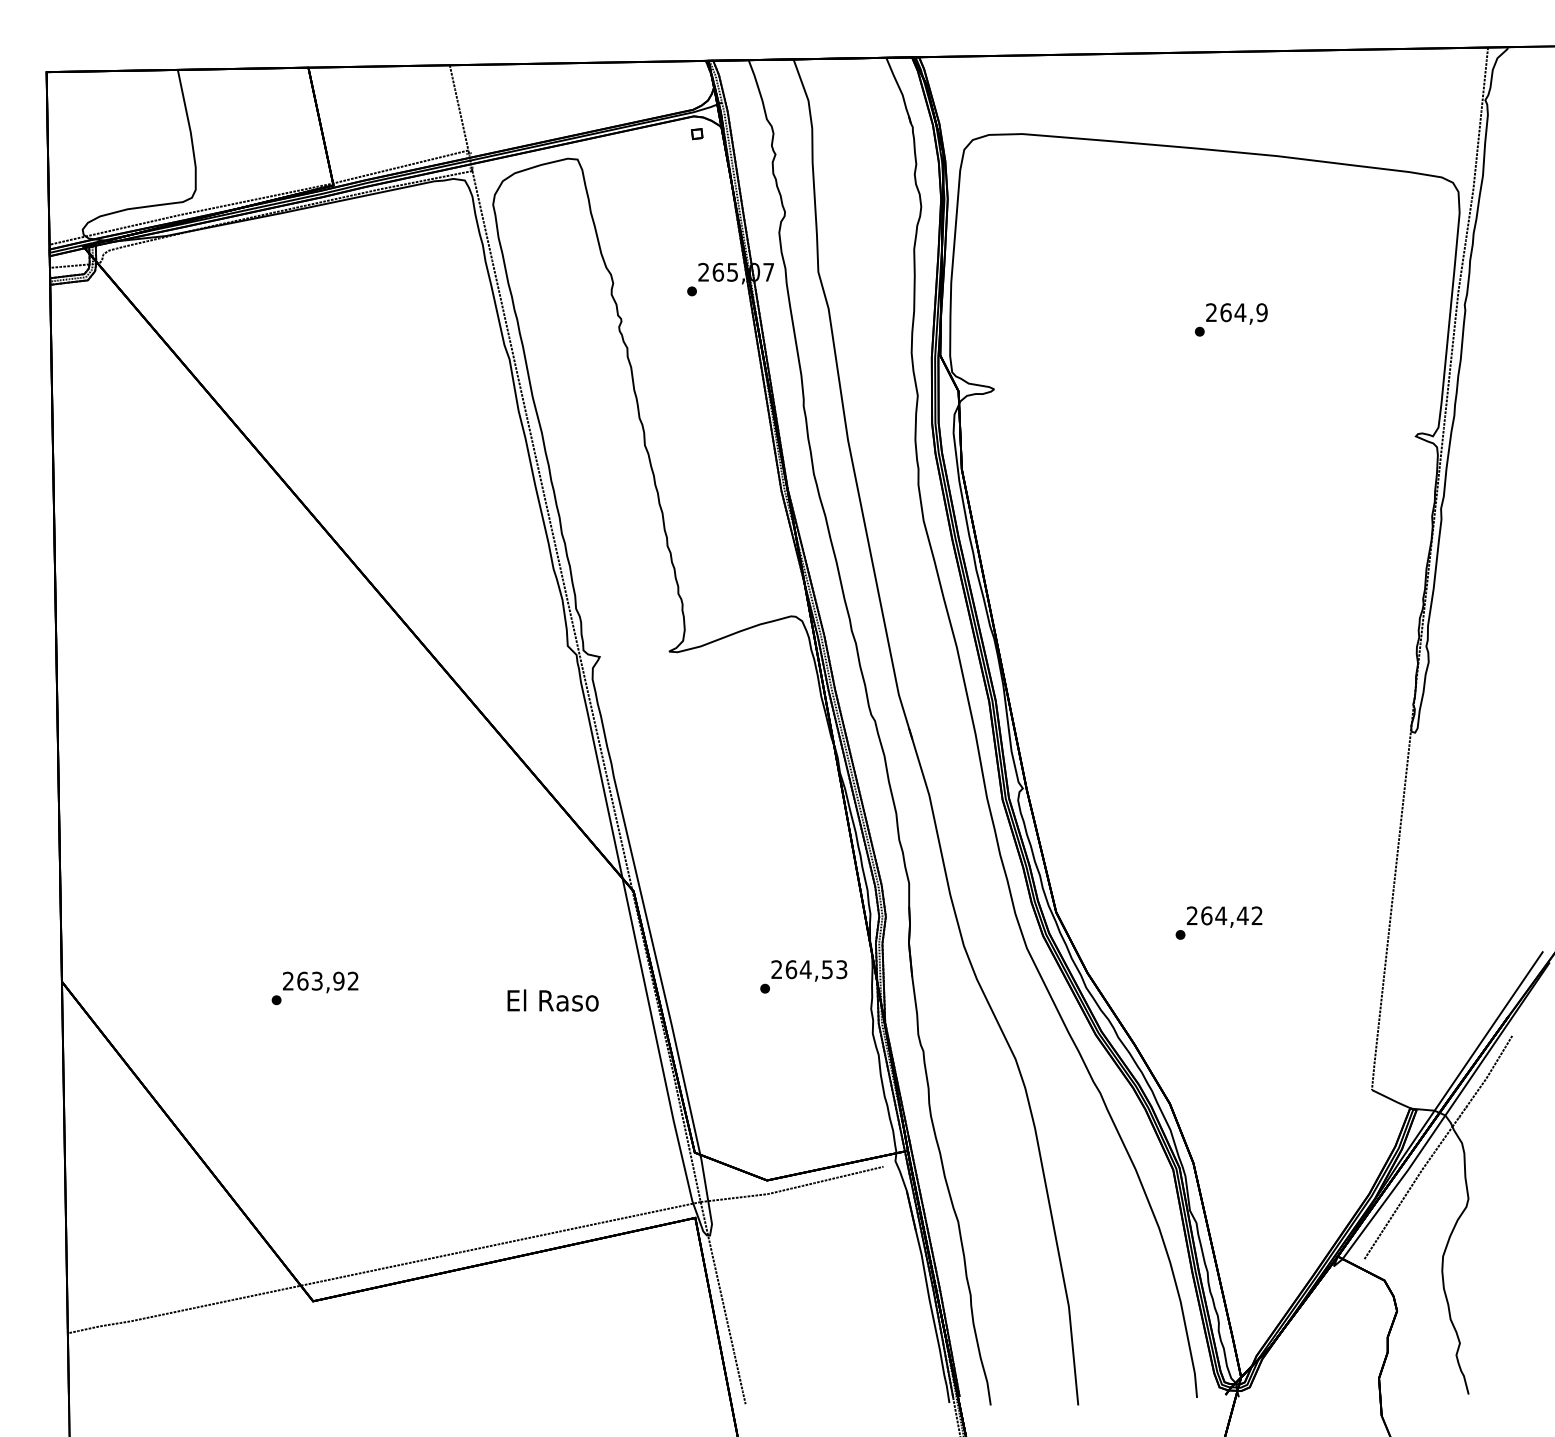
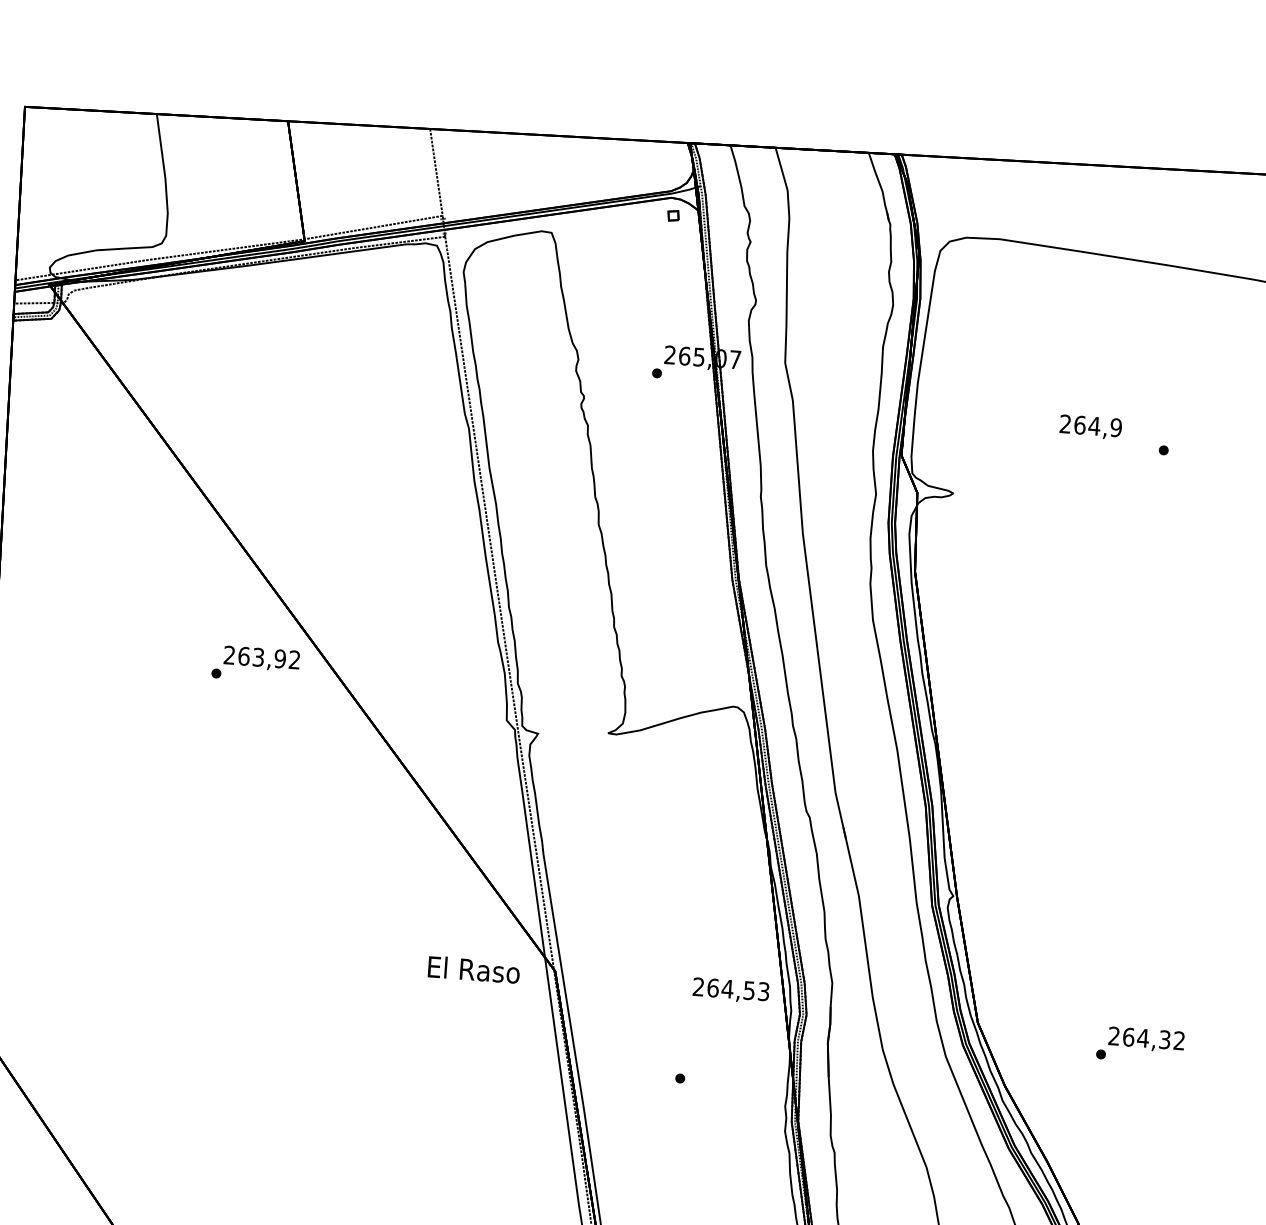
text: (1236, 313) -> (1090, 426), moved
text: (1242, 915) -> (1164, 1039), 264,42 -> 264,32
text: (809, 970) -> (731, 990), moved
text: (314, 988) -> (255, 664), moved
text: (552, 1000) -> (473, 969), moved

